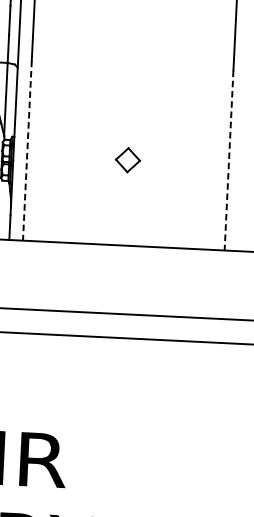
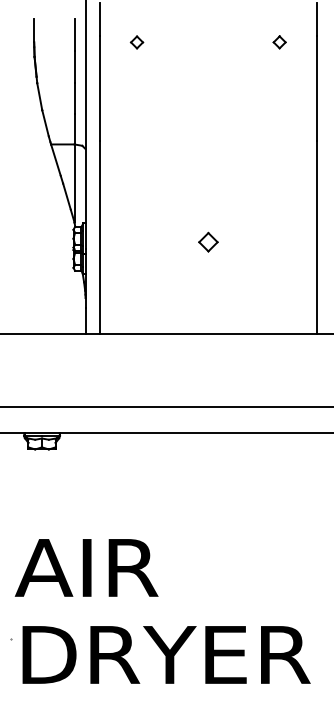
line: (27, 150) -> (100, 237), dashed -> solid
part: (128, 159) -> (208, 241), size x0.71
line: (228, 160) -> (316, 237), dashed -> solid

